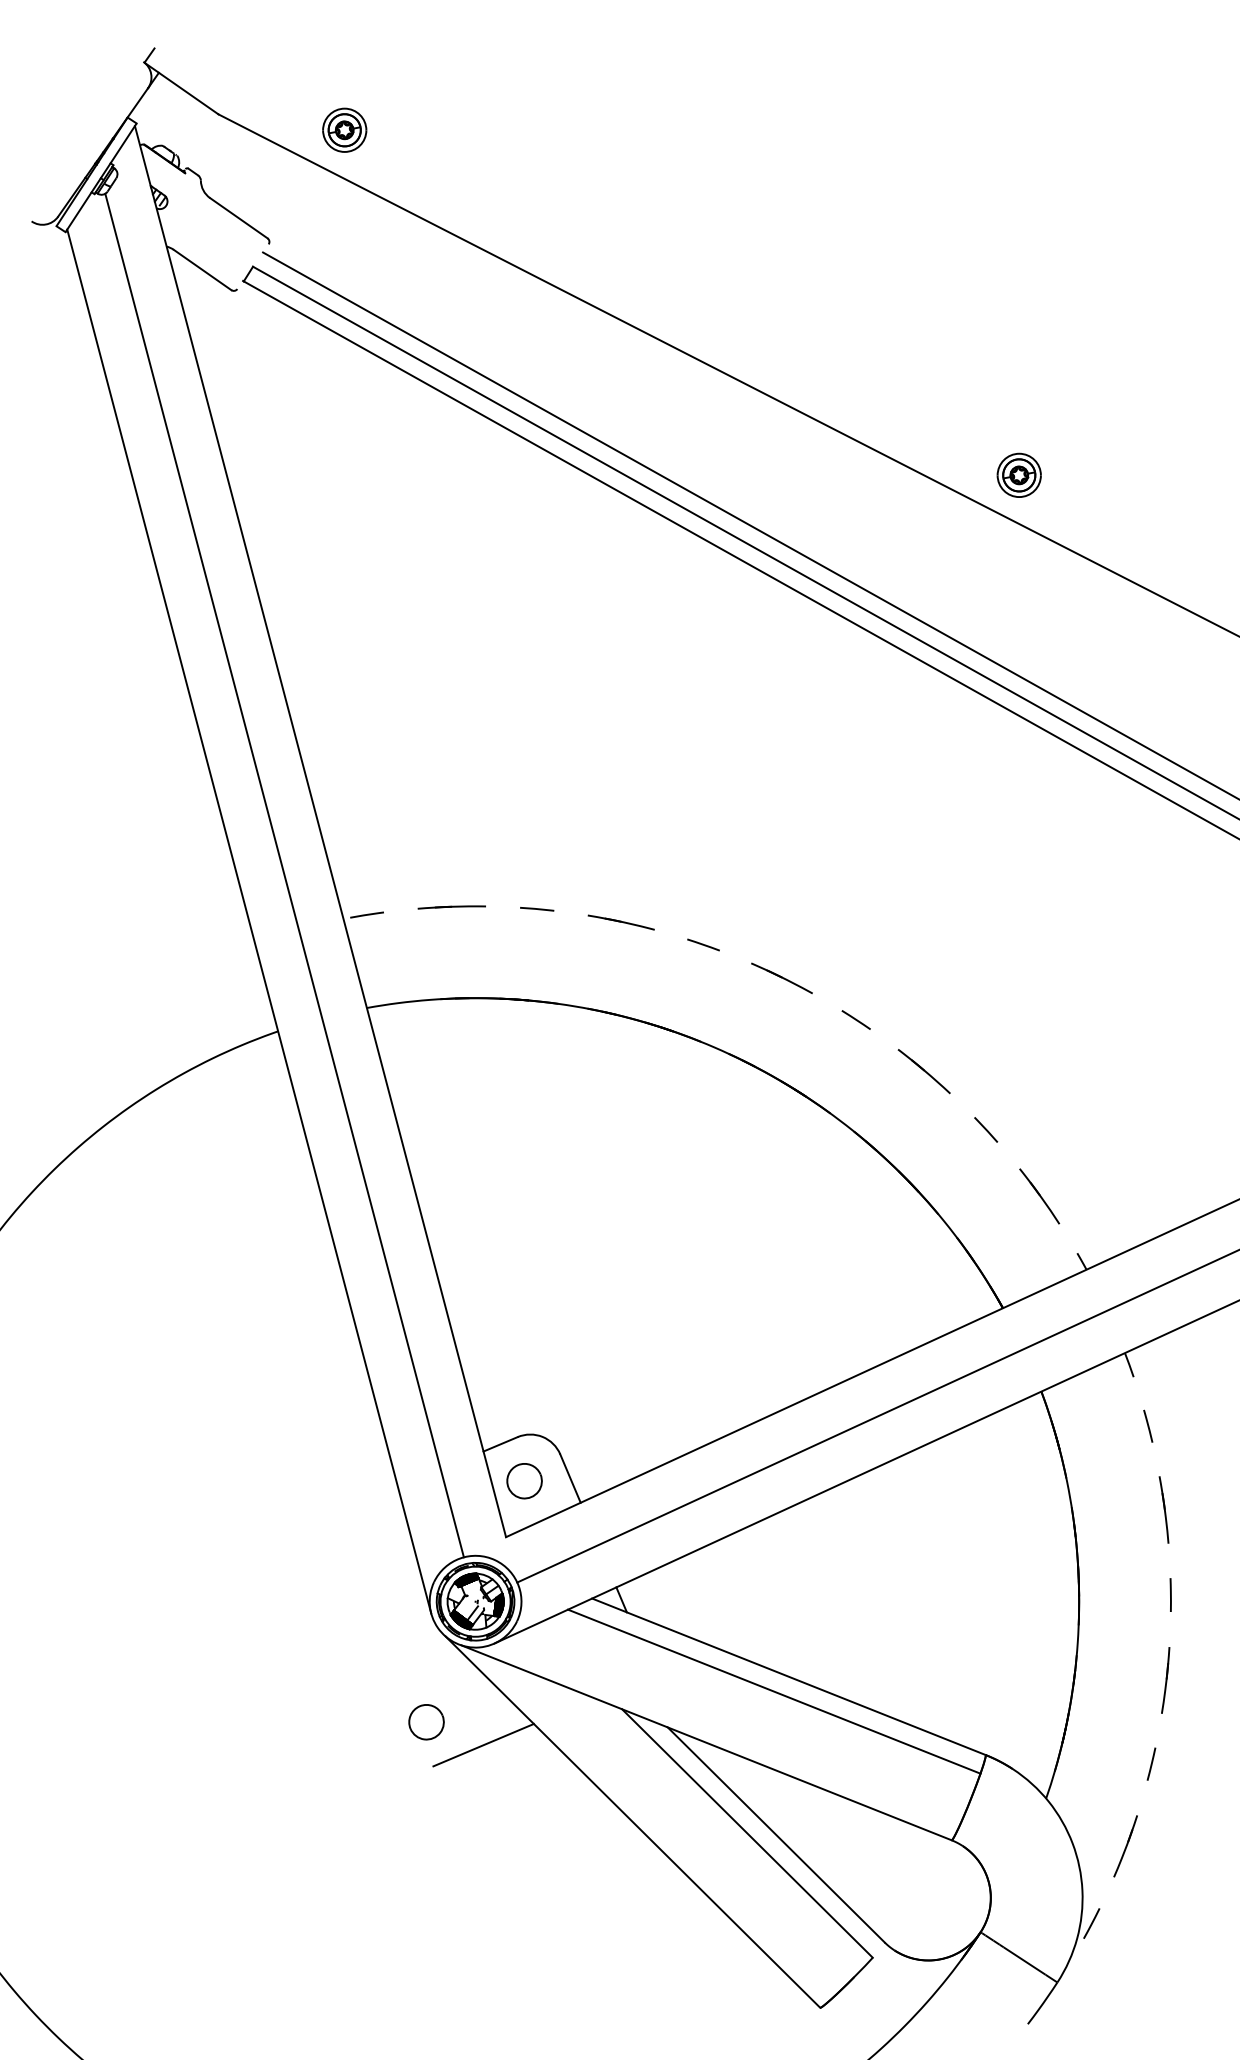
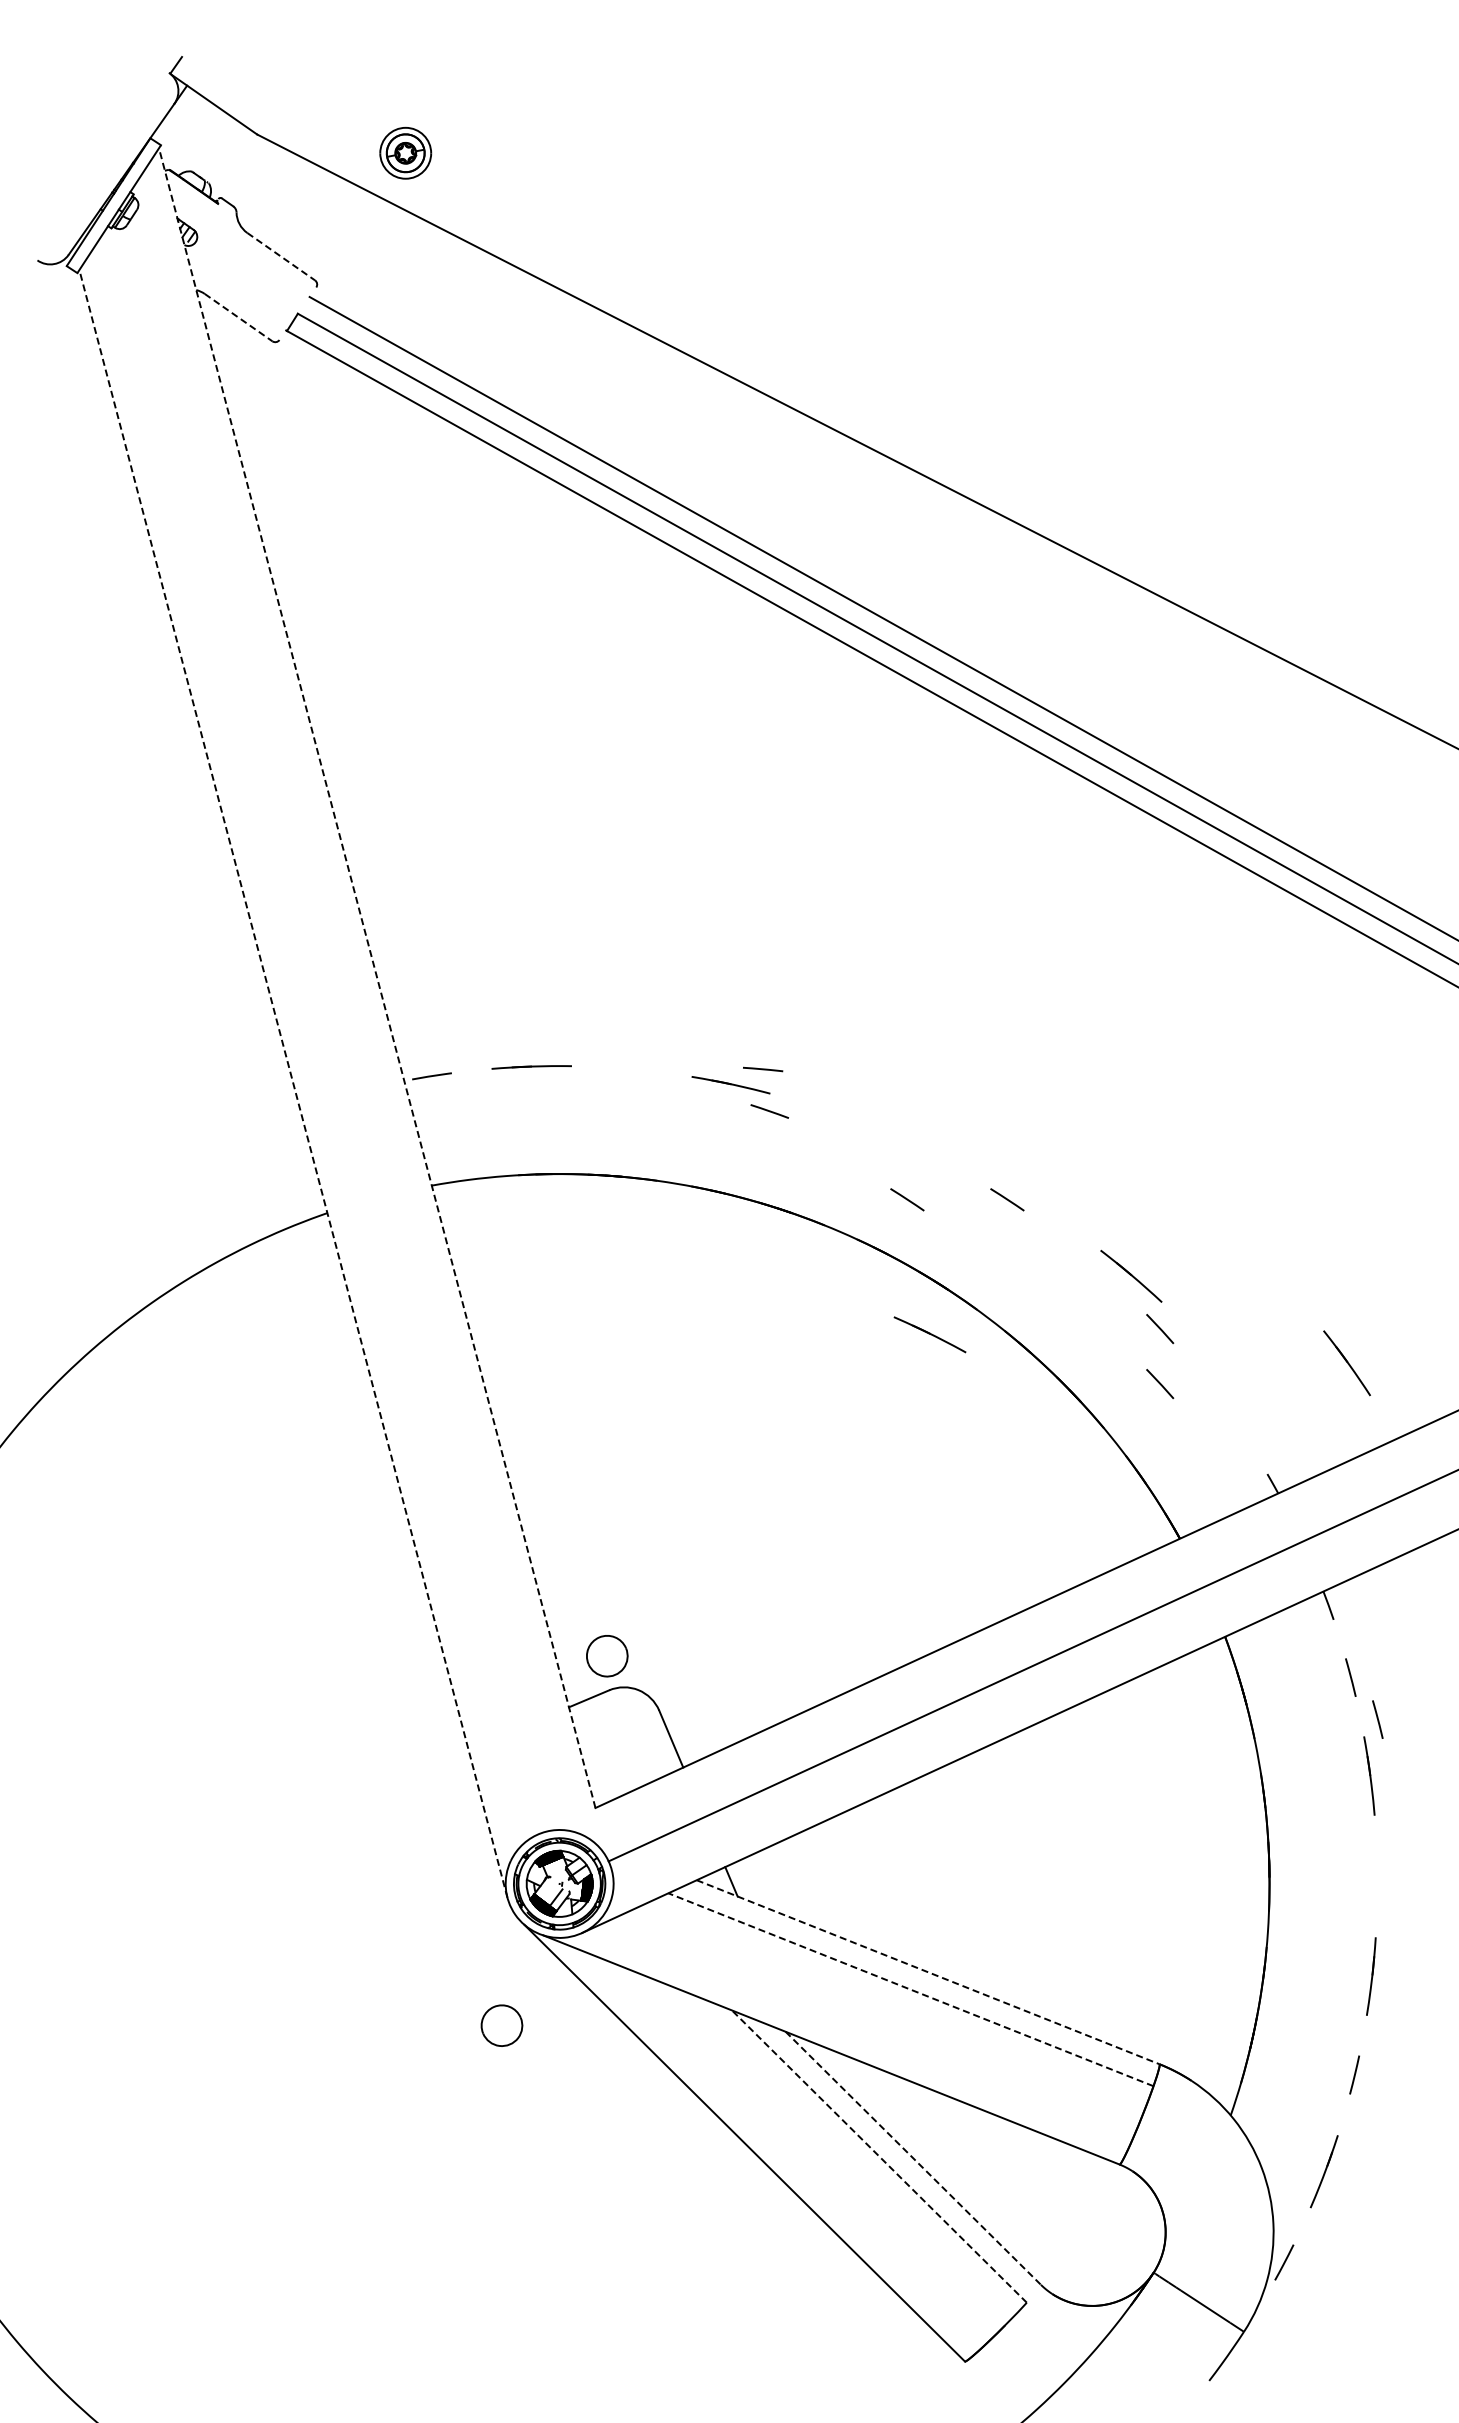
line: (239, 218) -> (281, 257), solid -> dashed
line: (202, 269) -> (238, 317), solid -> dashed
part: (1018, 474) -> (1198, 558), removed
line: (320, 831) -> (377, 977), solid -> dashed
line: (284, 875) -> (334, 1029), removed
line: (537, 909) -> (763, 1069), moved
line: (249, 921) -> (293, 1083), solid -> dashed
line: (703, 944) -> (769, 1111), moved
part: (781, 978) -> (929, 1334), moved
line: (771, 1019) -> (907, 1199), added
line: (924, 1070) -> (1131, 1275), moved
line: (986, 1177) -> (1160, 1384), added
part: (1039, 1196) -> (1346, 1363), moved
line: (1170, 1461) -> (1377, 1719), added
part: (524, 1481) -> (607, 1656), moved
line: (1170, 1594) -> (1377, 1875), removed
line: (789, 1677) -> (928, 1972), solid -> dashed
line: (773, 1691) -> (910, 1989), solid -> dashed
line: (483, 1745) -> (569, 2052), removed
line: (747, 1833) -> (879, 2156), solid -> dashed
line: (776, 1835) -> (913, 2158), solid -> dashed

